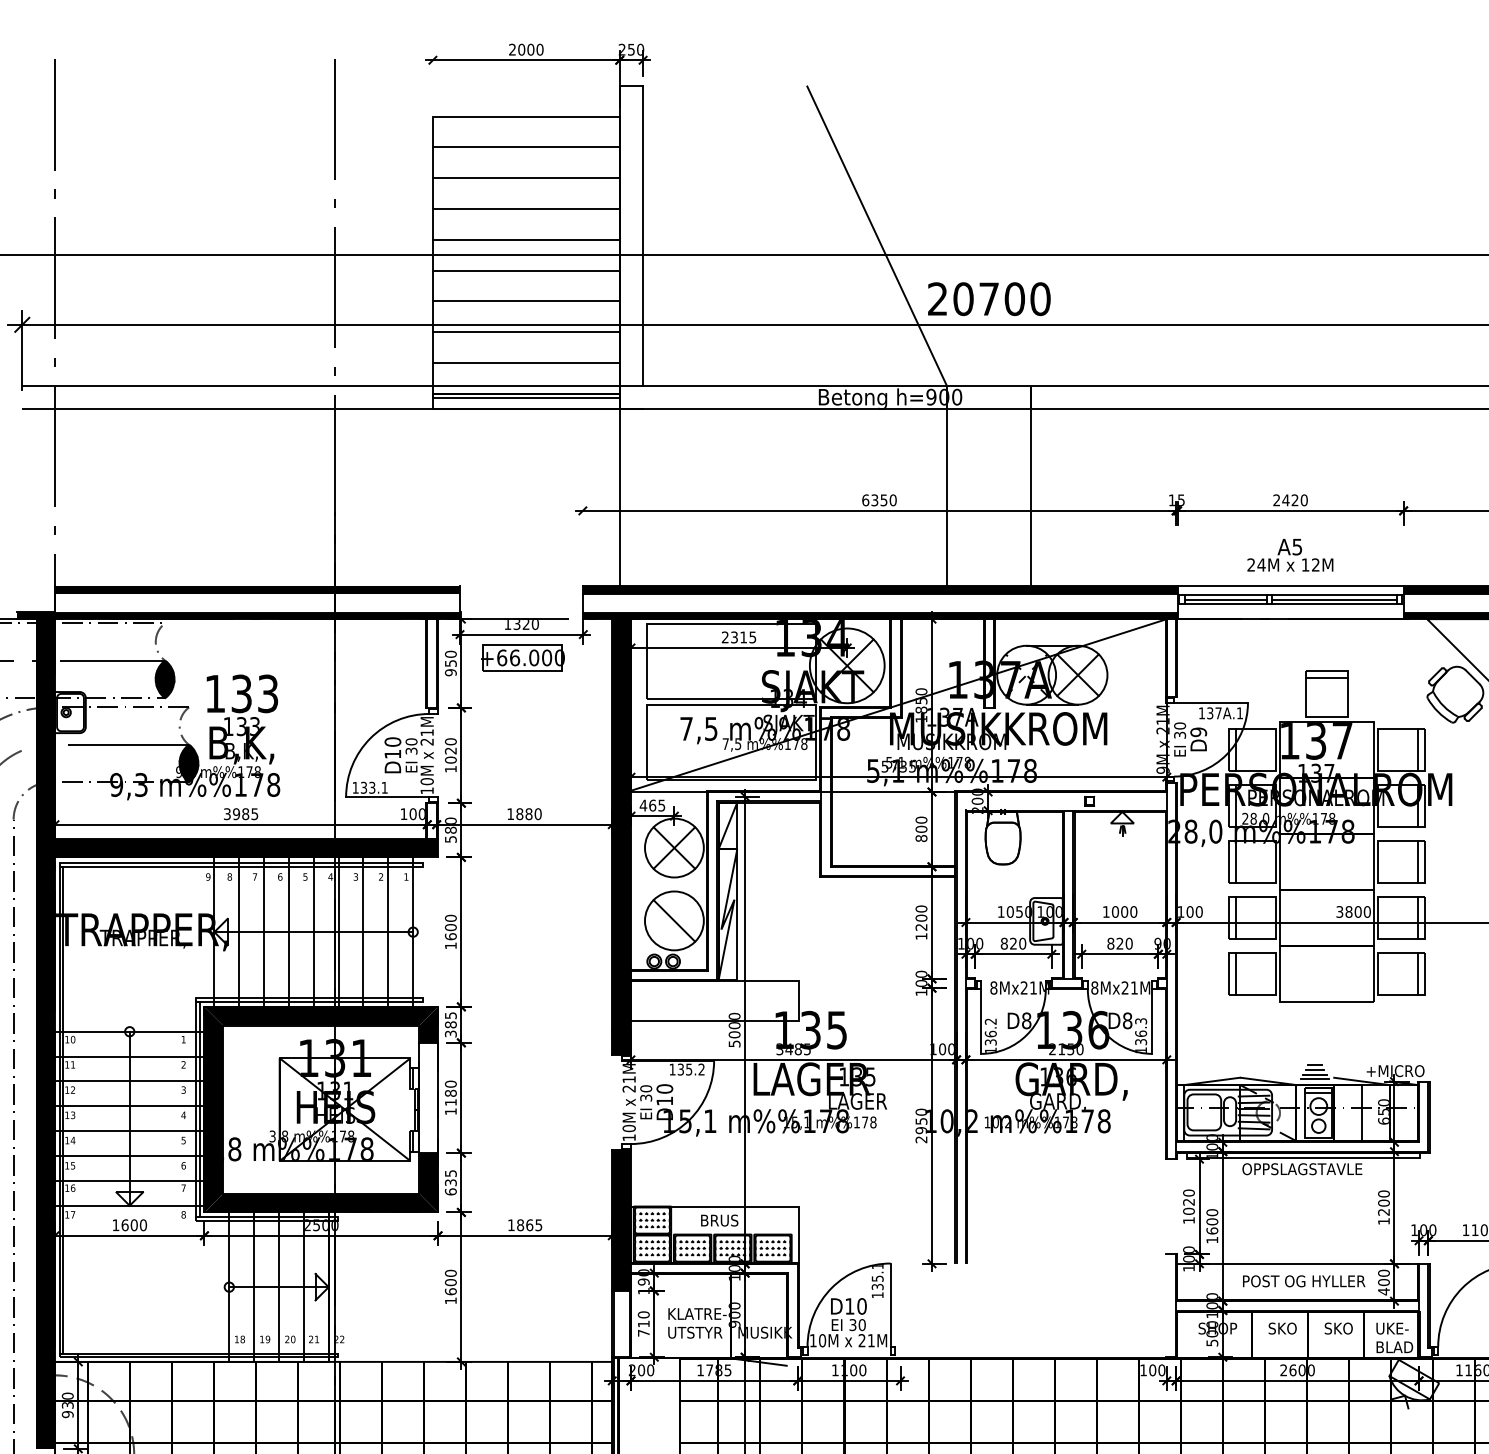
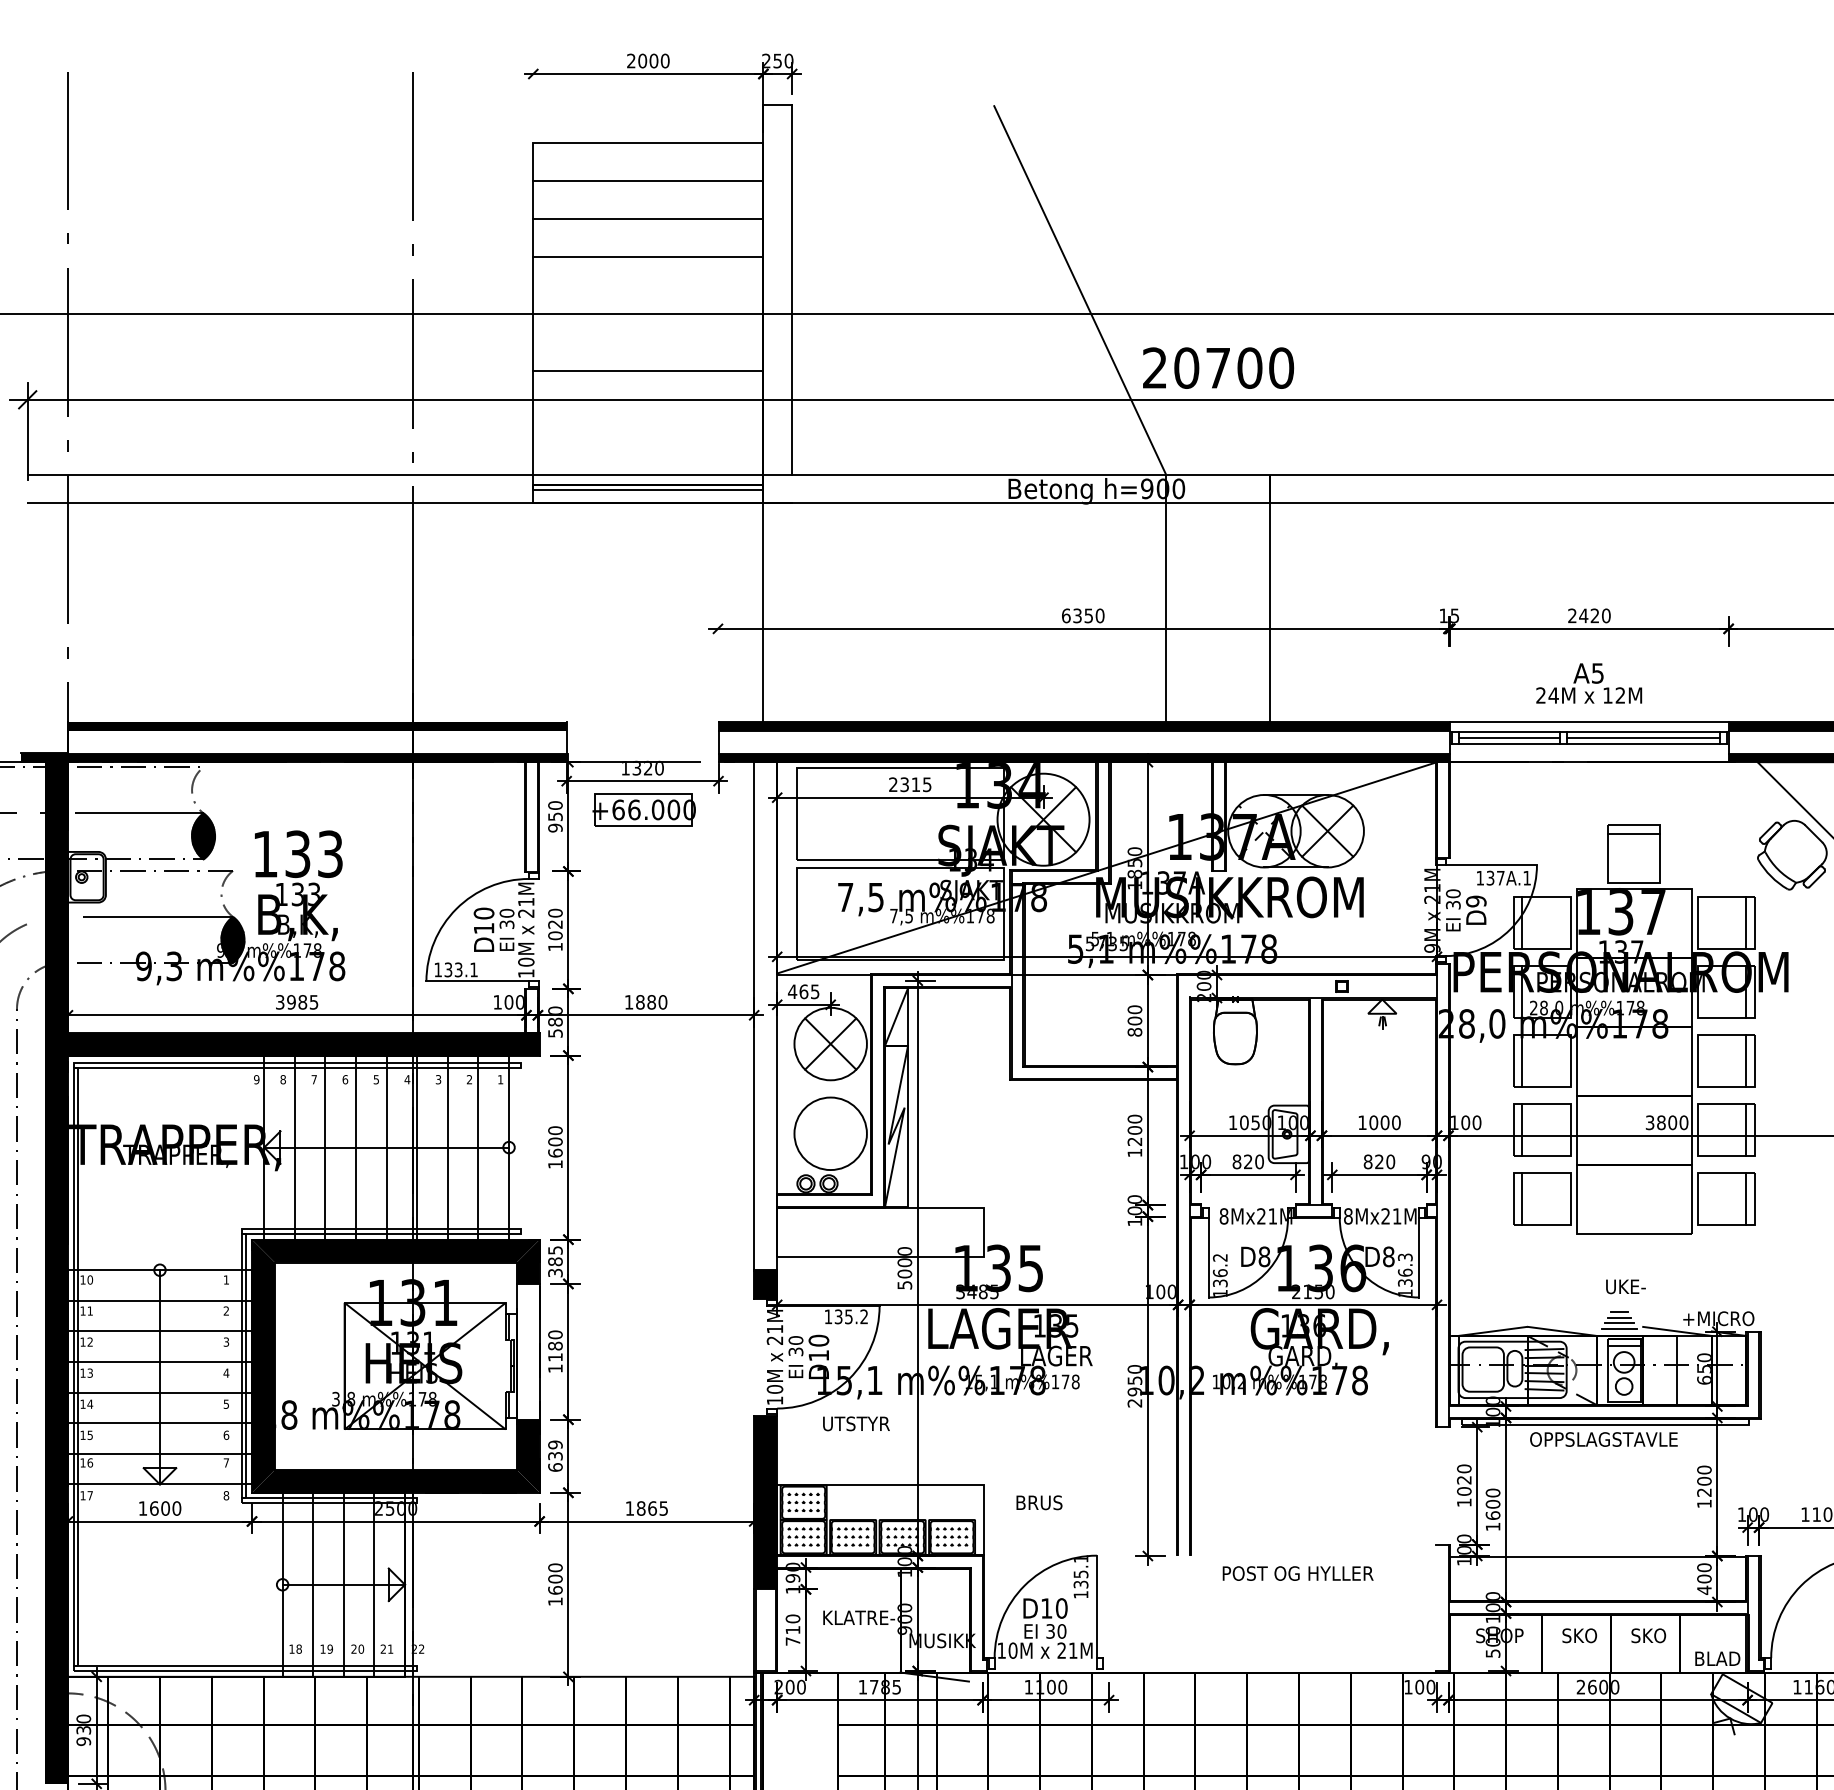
line: (526, 240) -> (648, 295), removed
line: (526, 271) -> (648, 333), removed
line: (526, 332) -> (648, 409), removed
line: (526, 362) -> (648, 446), removed
fill: (621, 824) -> (765, 1015), removed
line: (674, 920) -> (830, 1133), removed
text: (450, 1173) -> (555, 1444), 635 -> 639
text: (719, 1220) -> (1039, 1502), moved
text: (1303, 1281) -> (1297, 1573), moved
text: (1392, 1328) -> (1625, 1286), moved
text: (695, 1332) -> (856, 1423), moved

